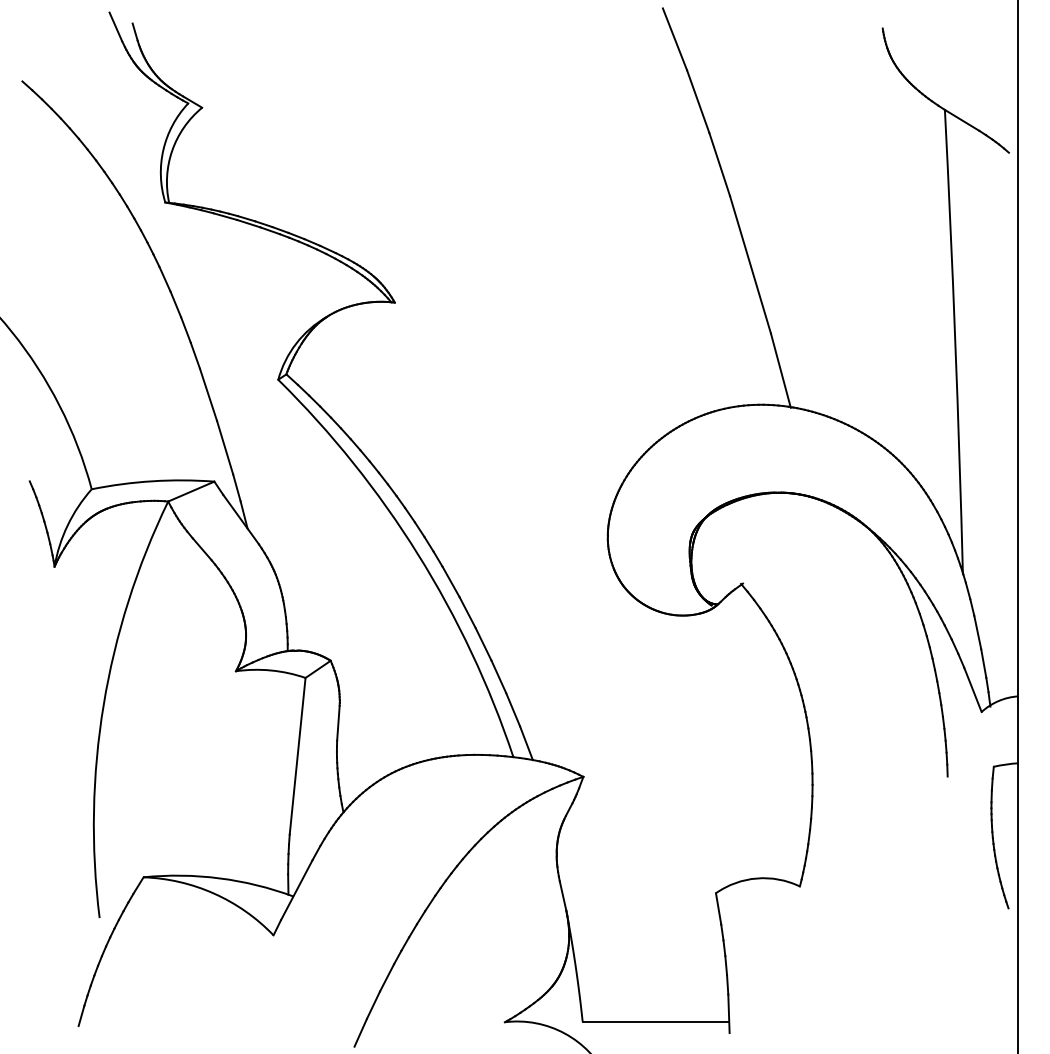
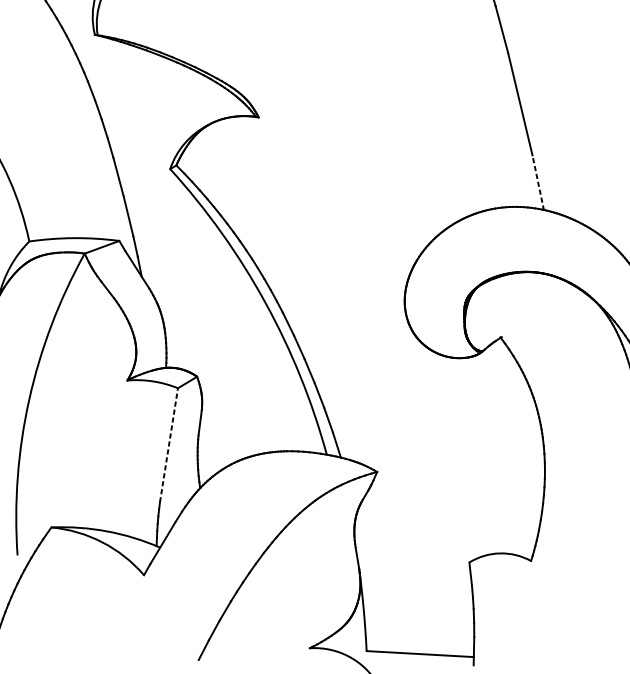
line: (780, 370) -> (537, 182), solid -> dashed
line: (297, 756) -> (168, 445), solid -> dashed

